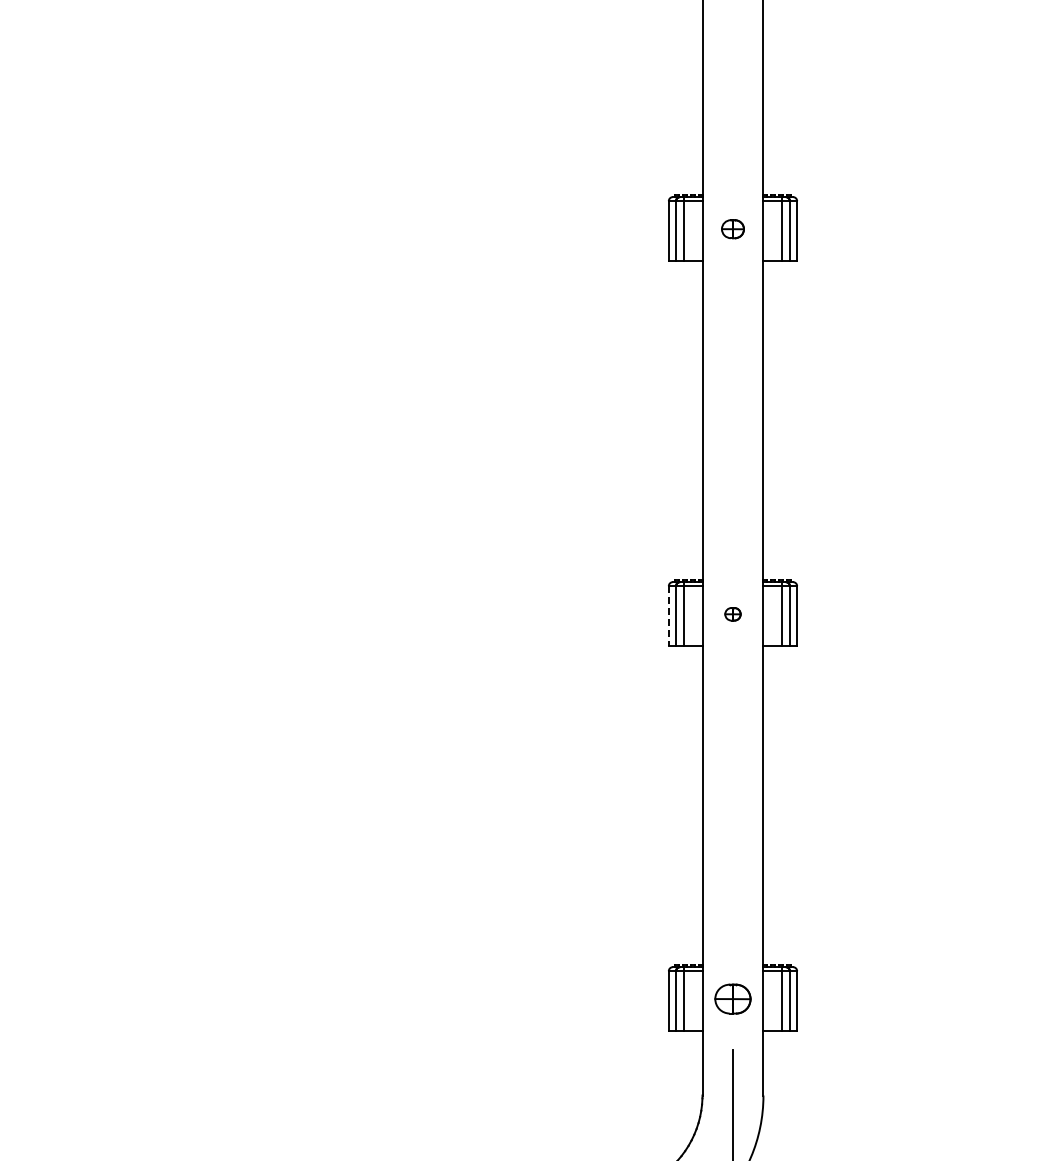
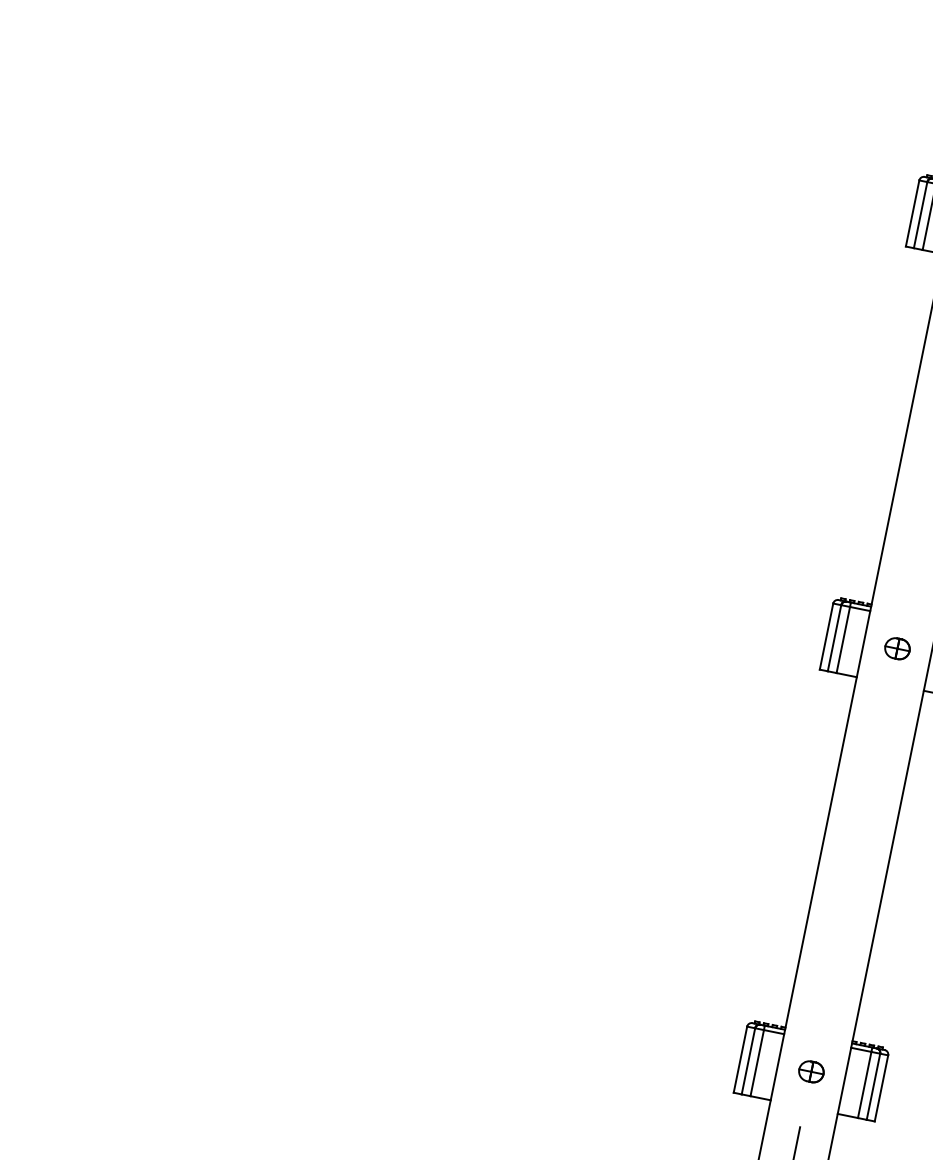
part: (732, 614) -> (896, 648), size x1.43
line: (668, 616) -> (826, 636), dashed -> solid
part: (732, 999) -> (810, 1072), size x0.62

